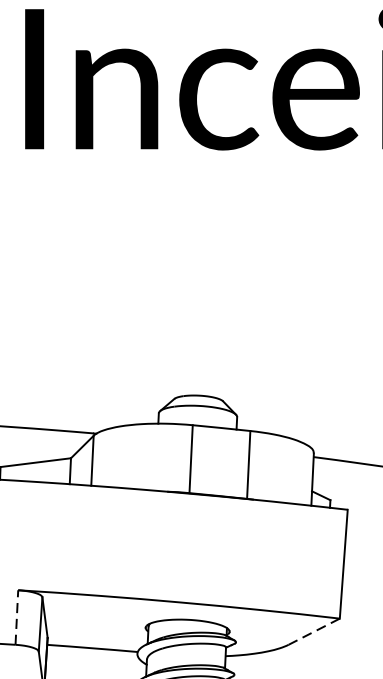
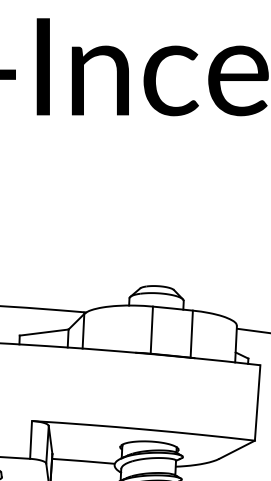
line: (17, 616) -> (31, 439), dashed -> solid
line: (314, 631) -> (237, 449), dashed -> solid

